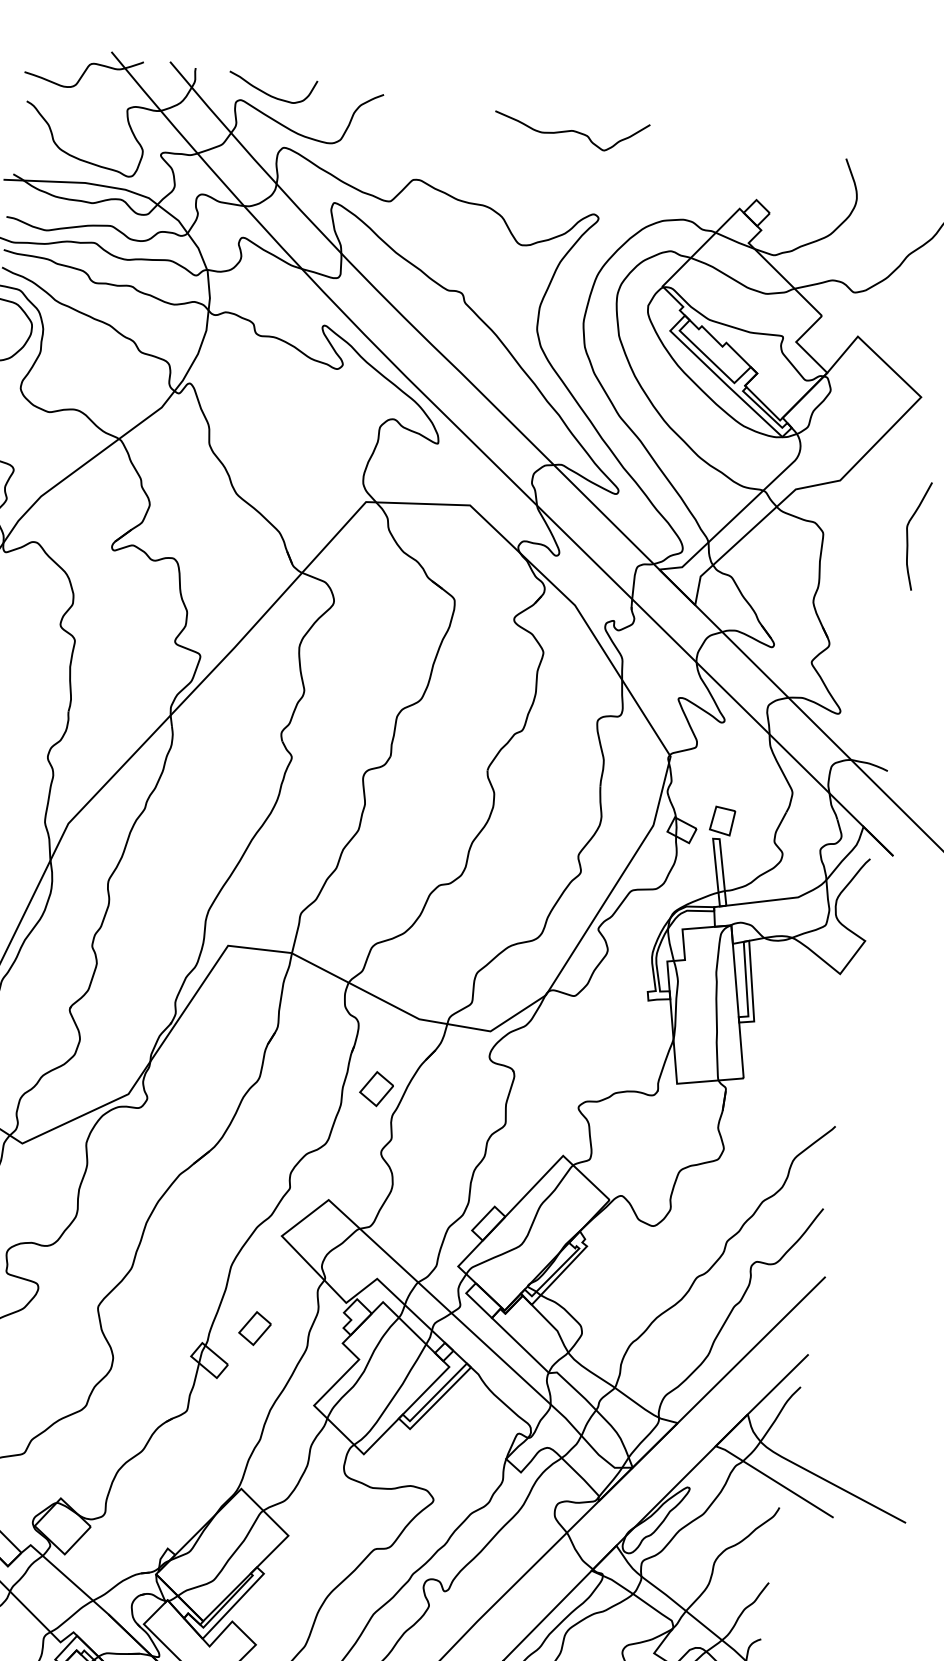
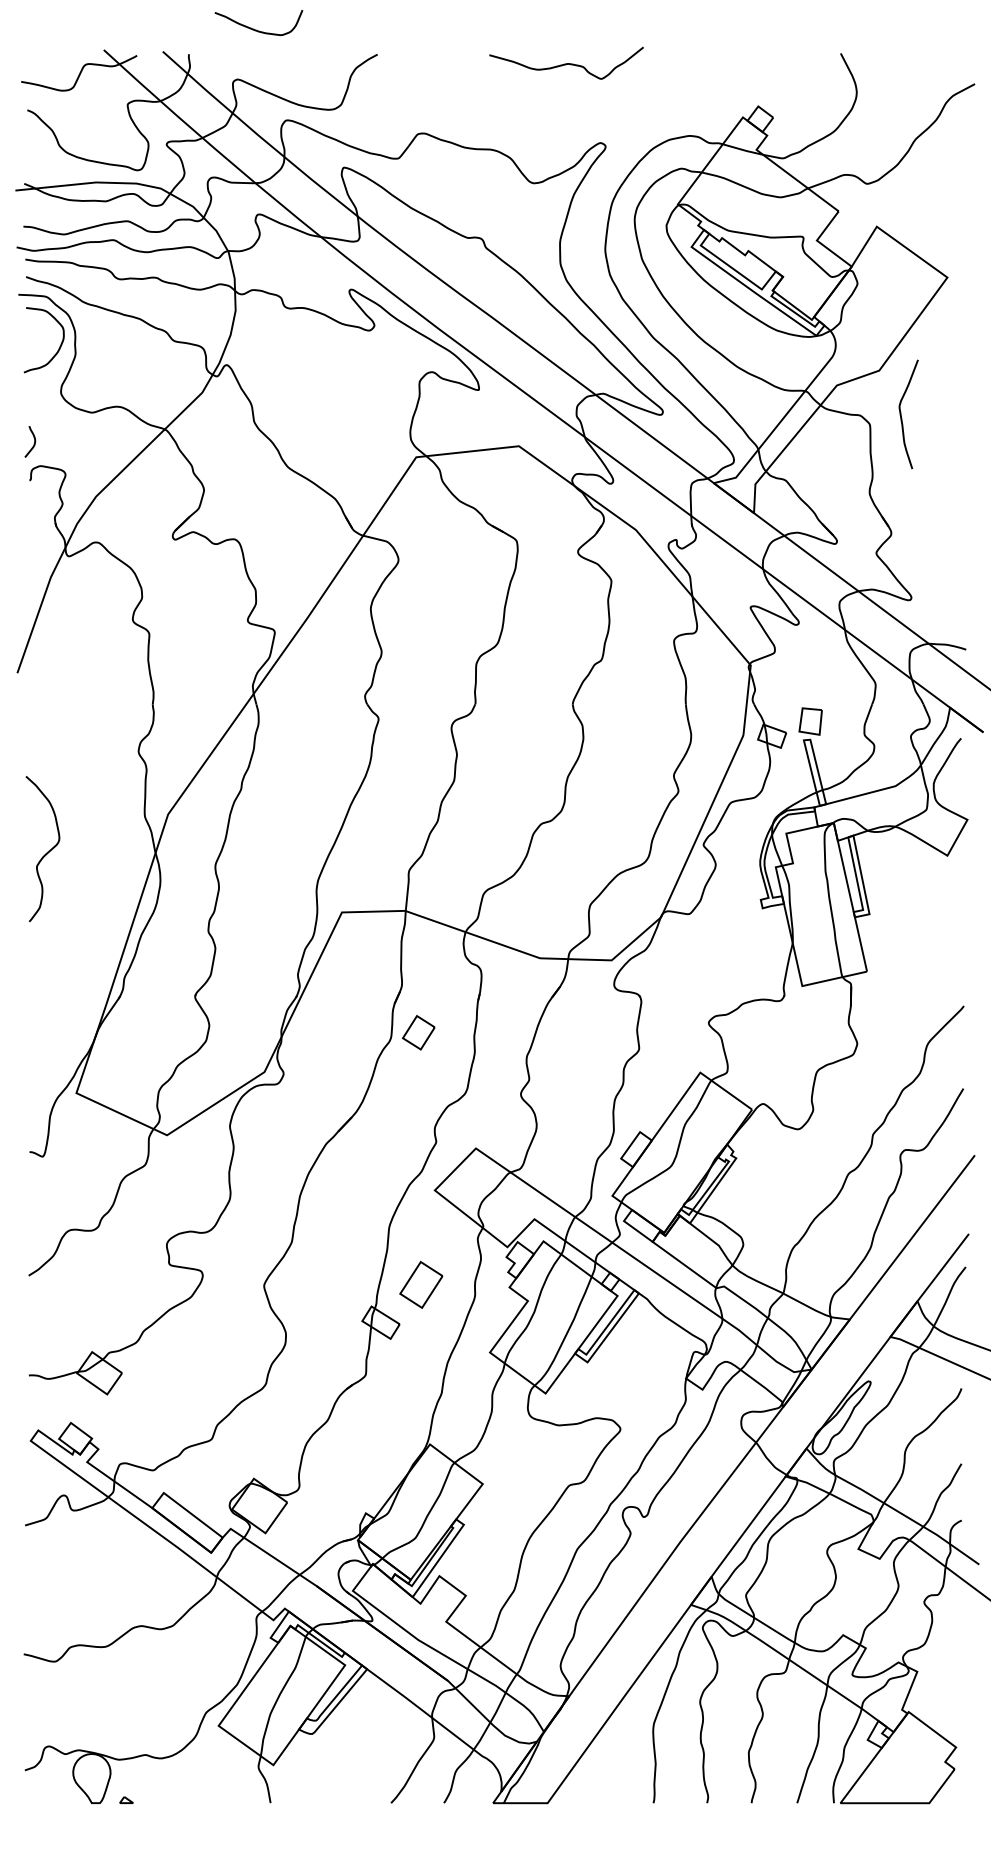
curve: (269, 93) -> (256, 29), moved
curve: (908, 534) -> (901, 414), moved
part: (376, 1088) -> (418, 1032), moved
part: (255, 1328) -> (421, 1284), size x1.4

